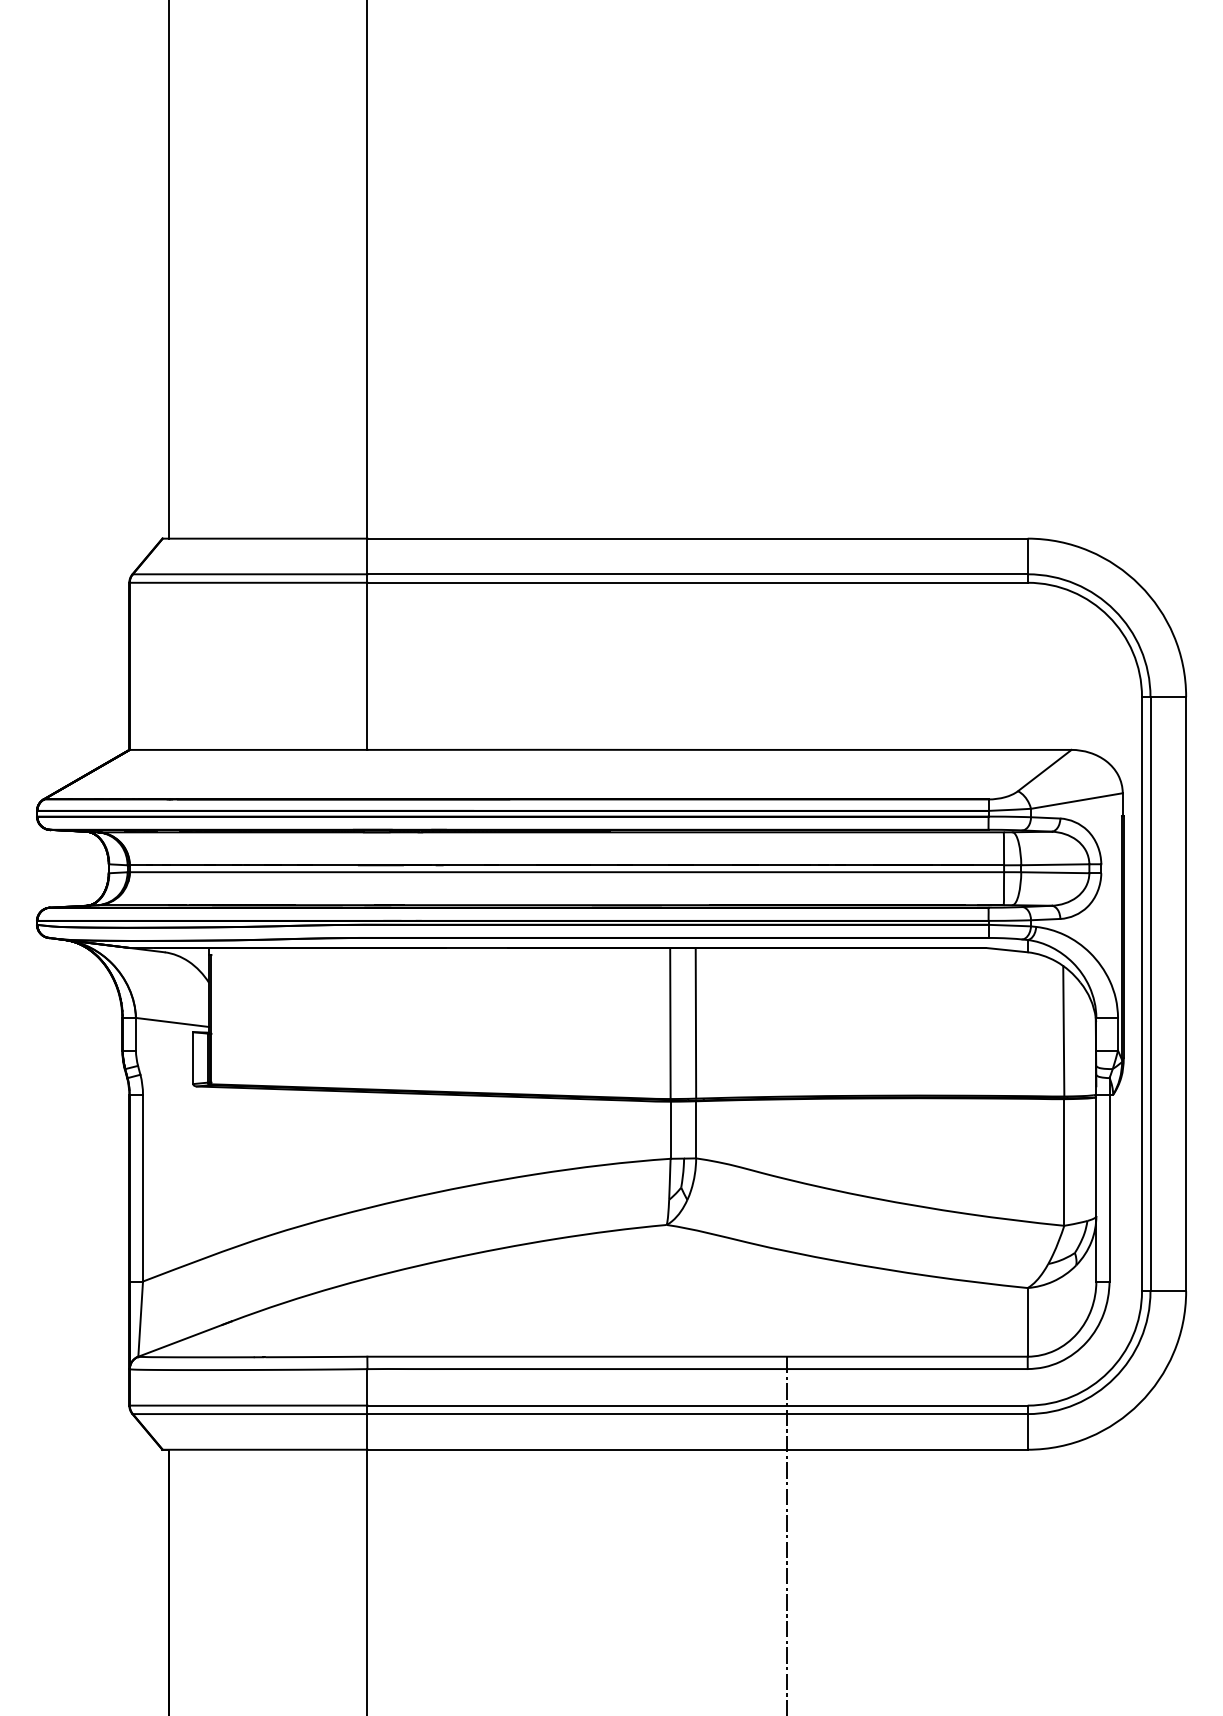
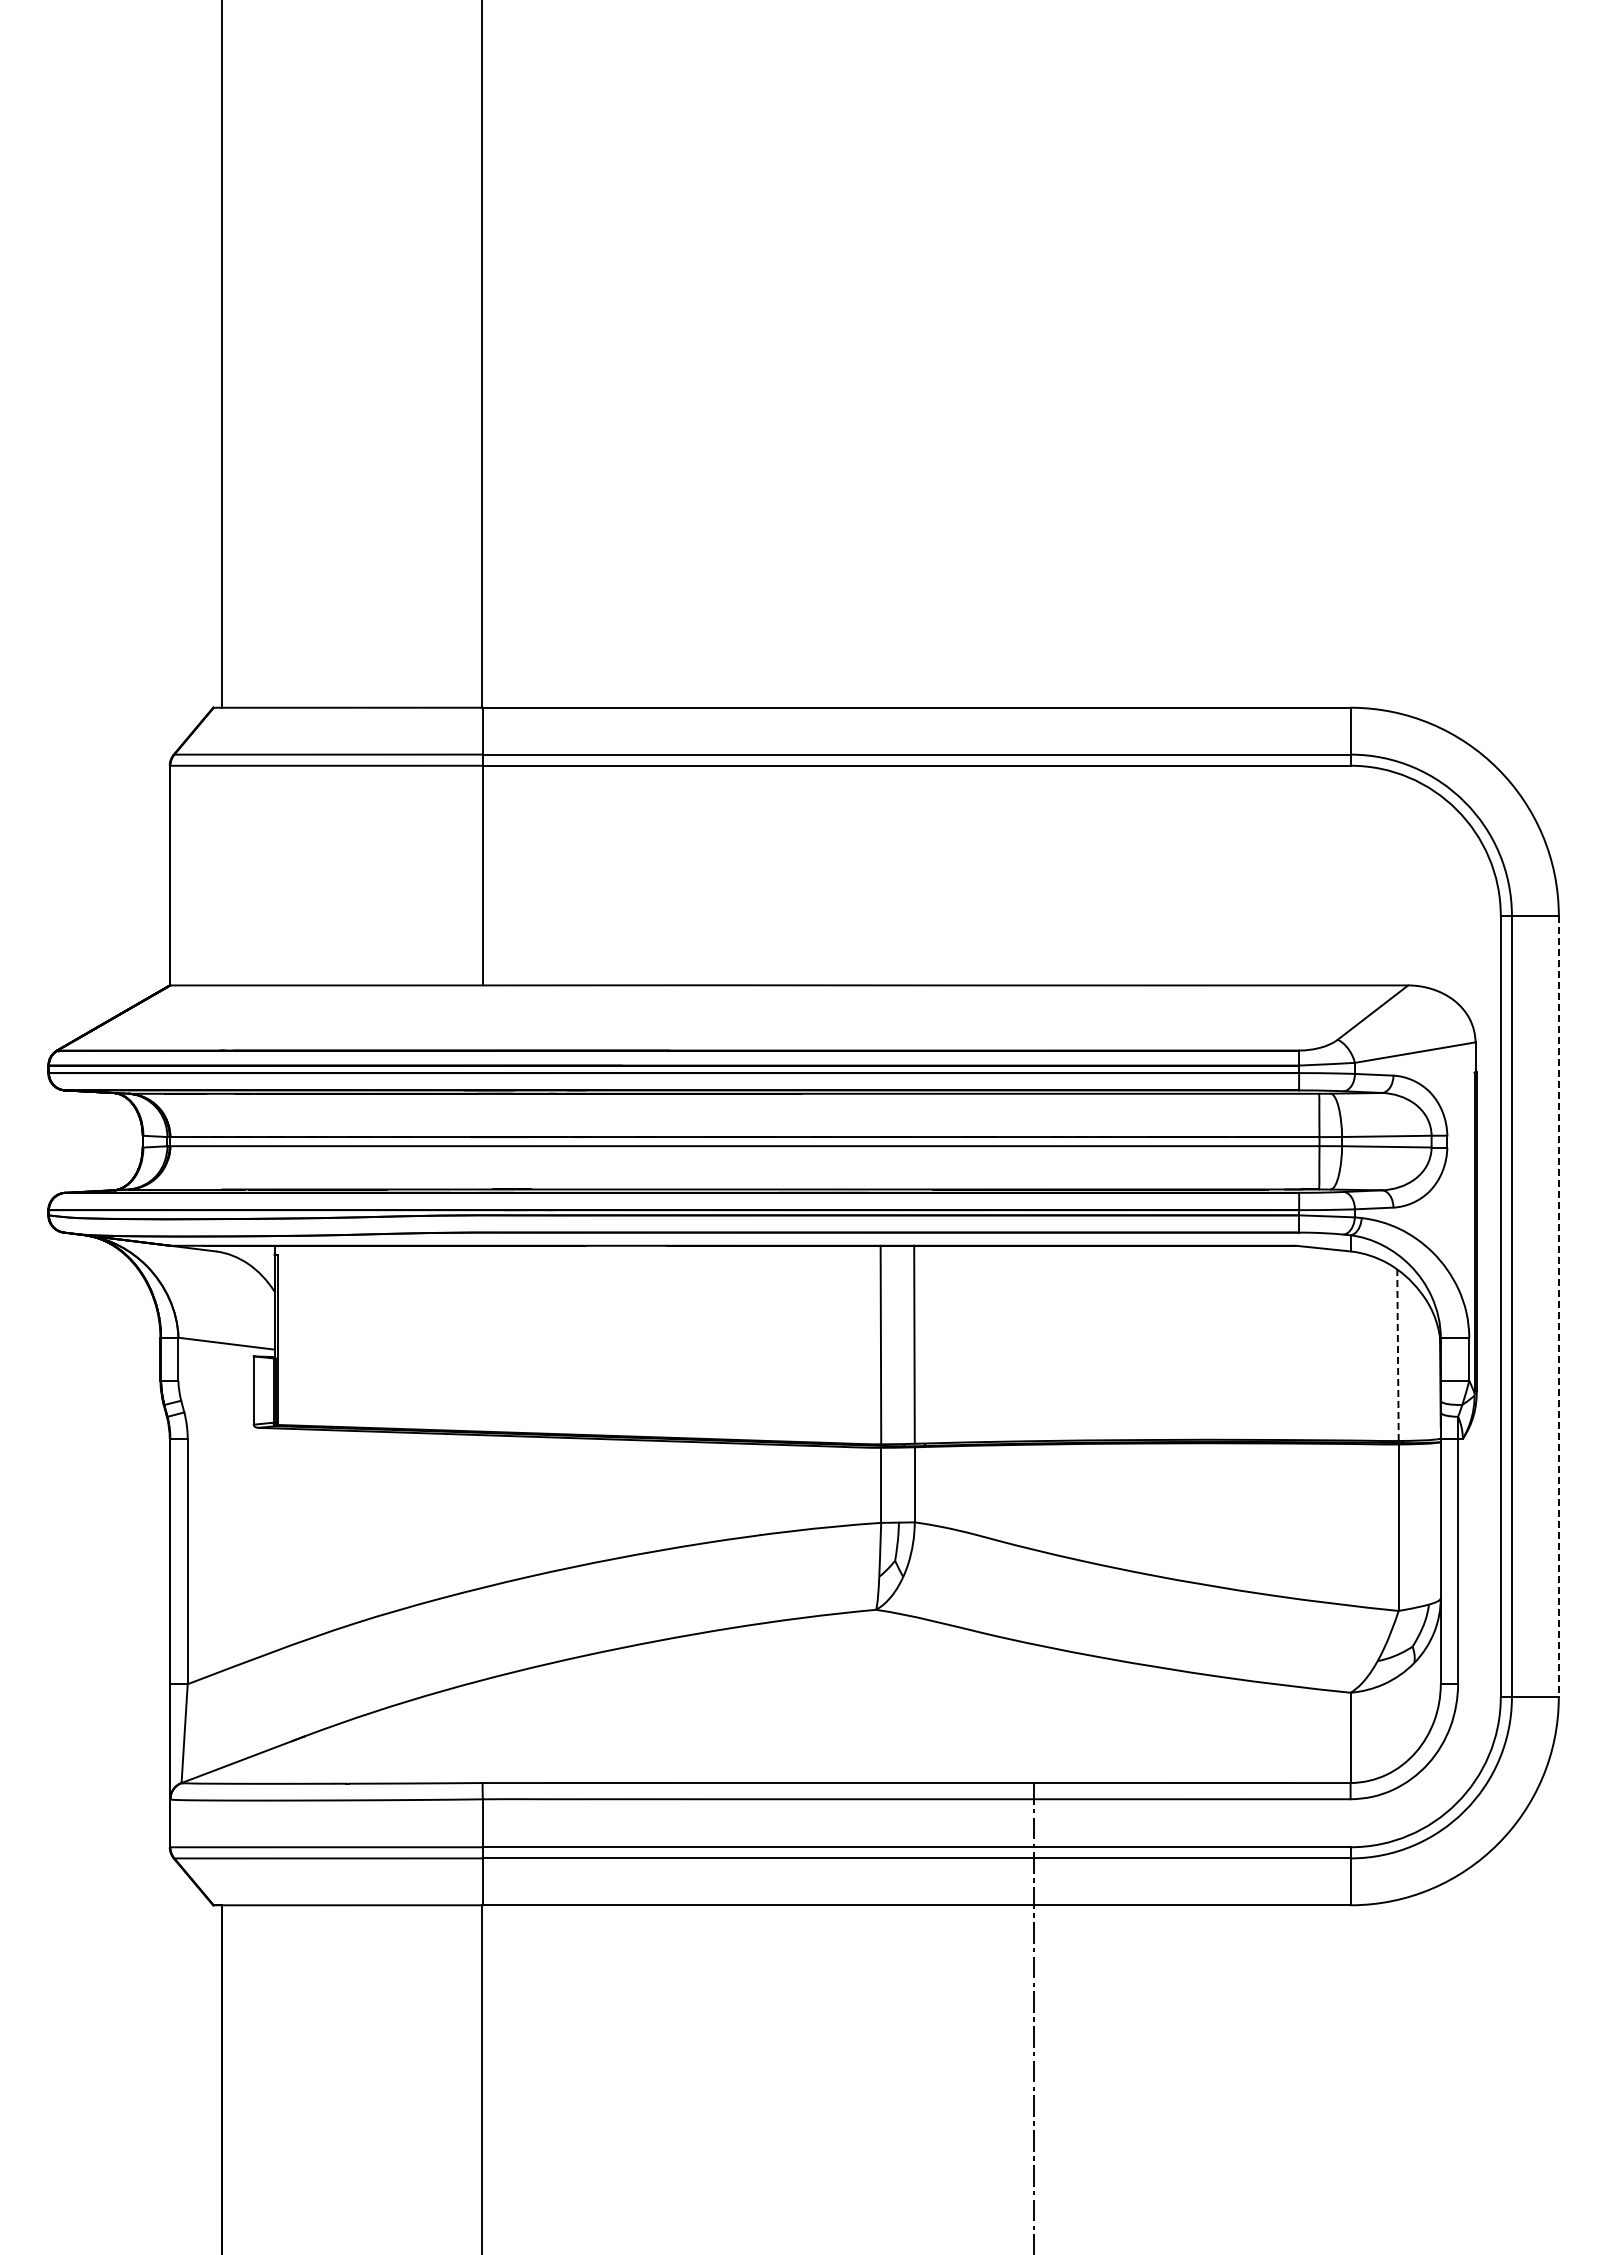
line: (1185, 994) -> (1558, 1306), solid -> dashed
line: (1064, 1031) -> (1398, 1355), solid -> dashed

